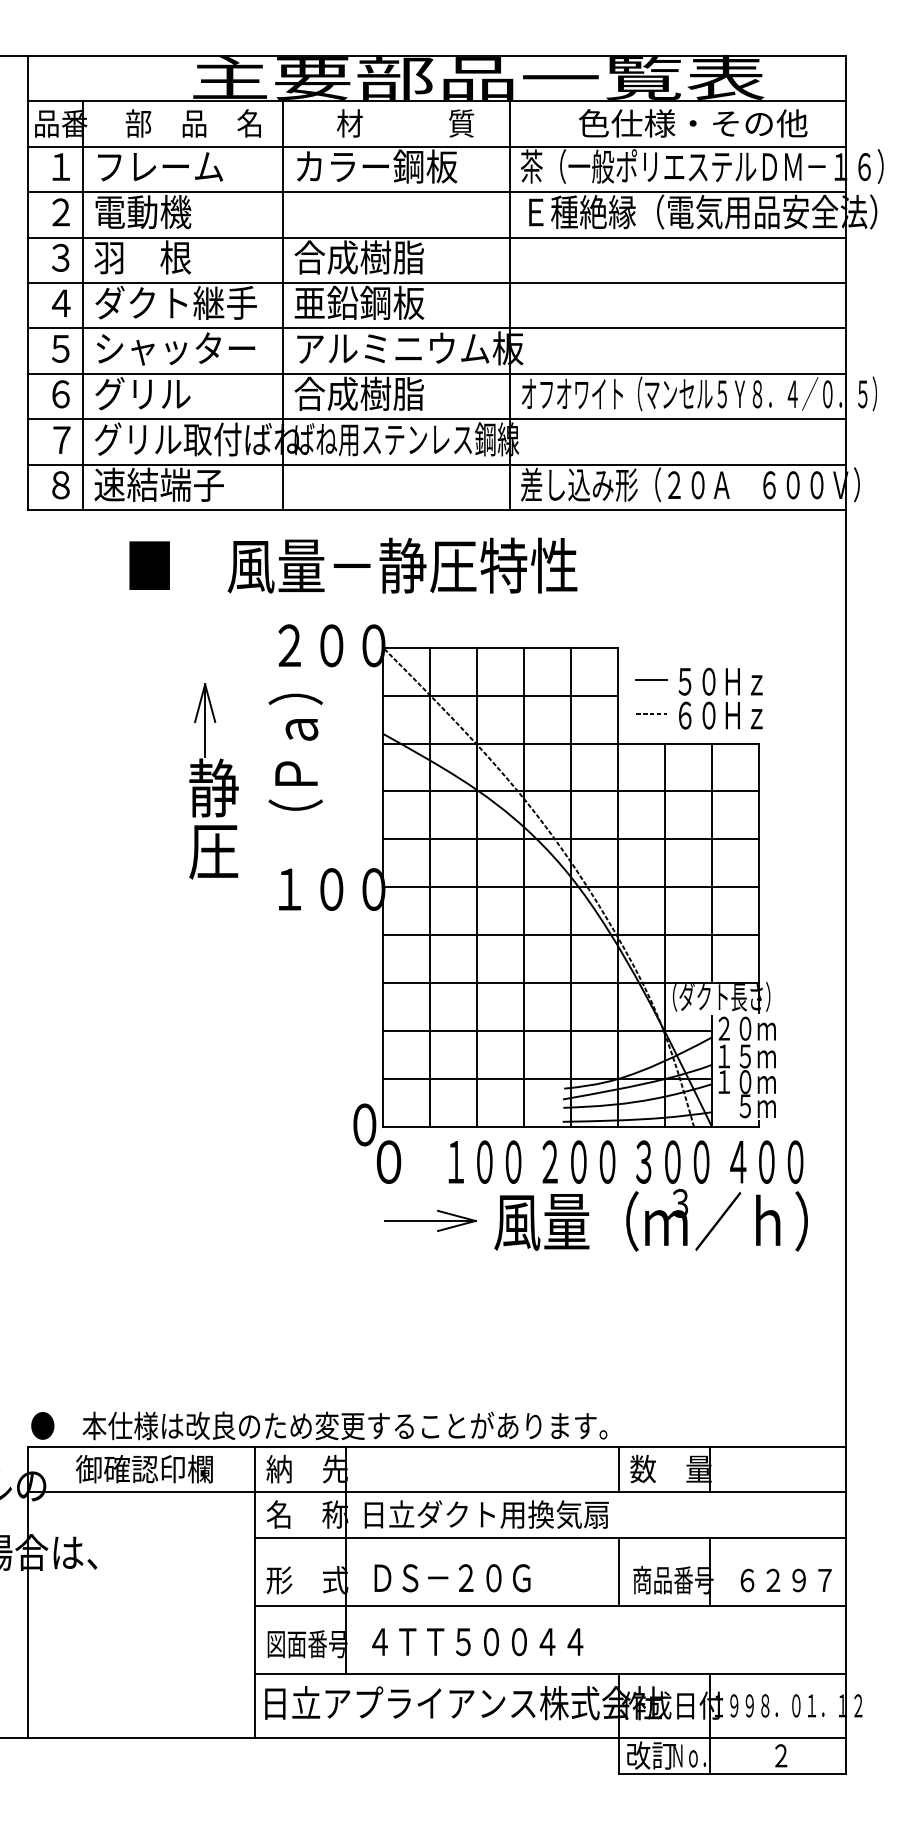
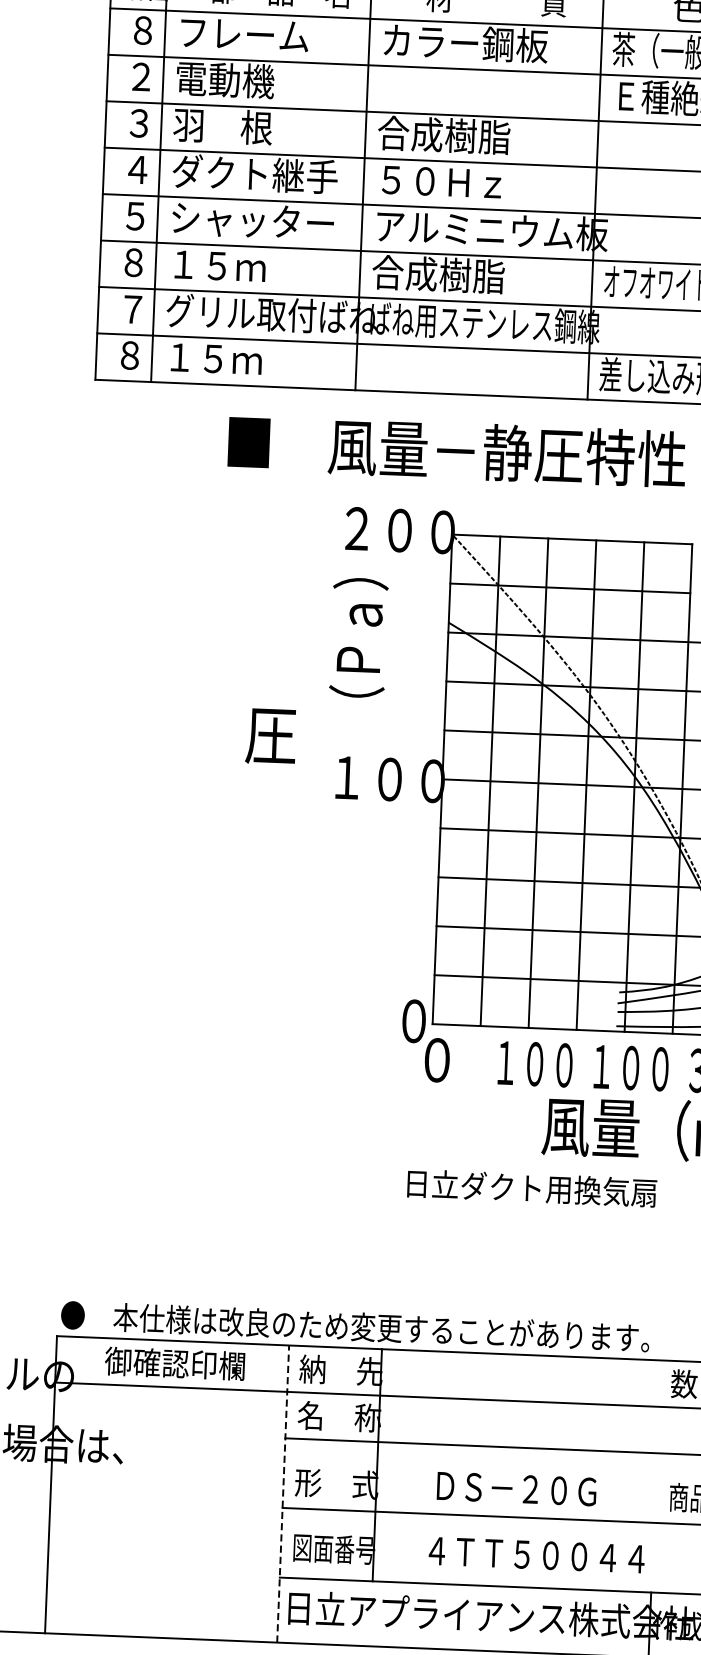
text: (60, 167) -> (142, 31), １ -> ８
text: (359, 302) -> (442, 181), 亜鉛鋼板 -> ５０Ｈｚ
text: (142, 393) -> (217, 265), グリル -> １５ｍ
text: (60, 394) -> (133, 262), ６ -> ８
text: (158, 484) -> (229, 358), 速結端子 -> １５ｍ
text: (353, 565) -> (457, 450), moved
part: (205, 750) -> (266, 632), removed
text: (549, 1161) -> (601, 1066), ２００ -> １００
part: (430, 1220) -> (477, 1121), removed
line: (619, 1469) -> (660, 1383), removed
text: (486, 1514) -> (531, 1188), moved
line: (619, 1571) -> (655, 1487), removed
text: (452, 1578) -> (516, 1489), moved
line: (255, 1591) -> (283, 1493), solid -> dashed
text: (477, 1642) -> (536, 1555), moved

